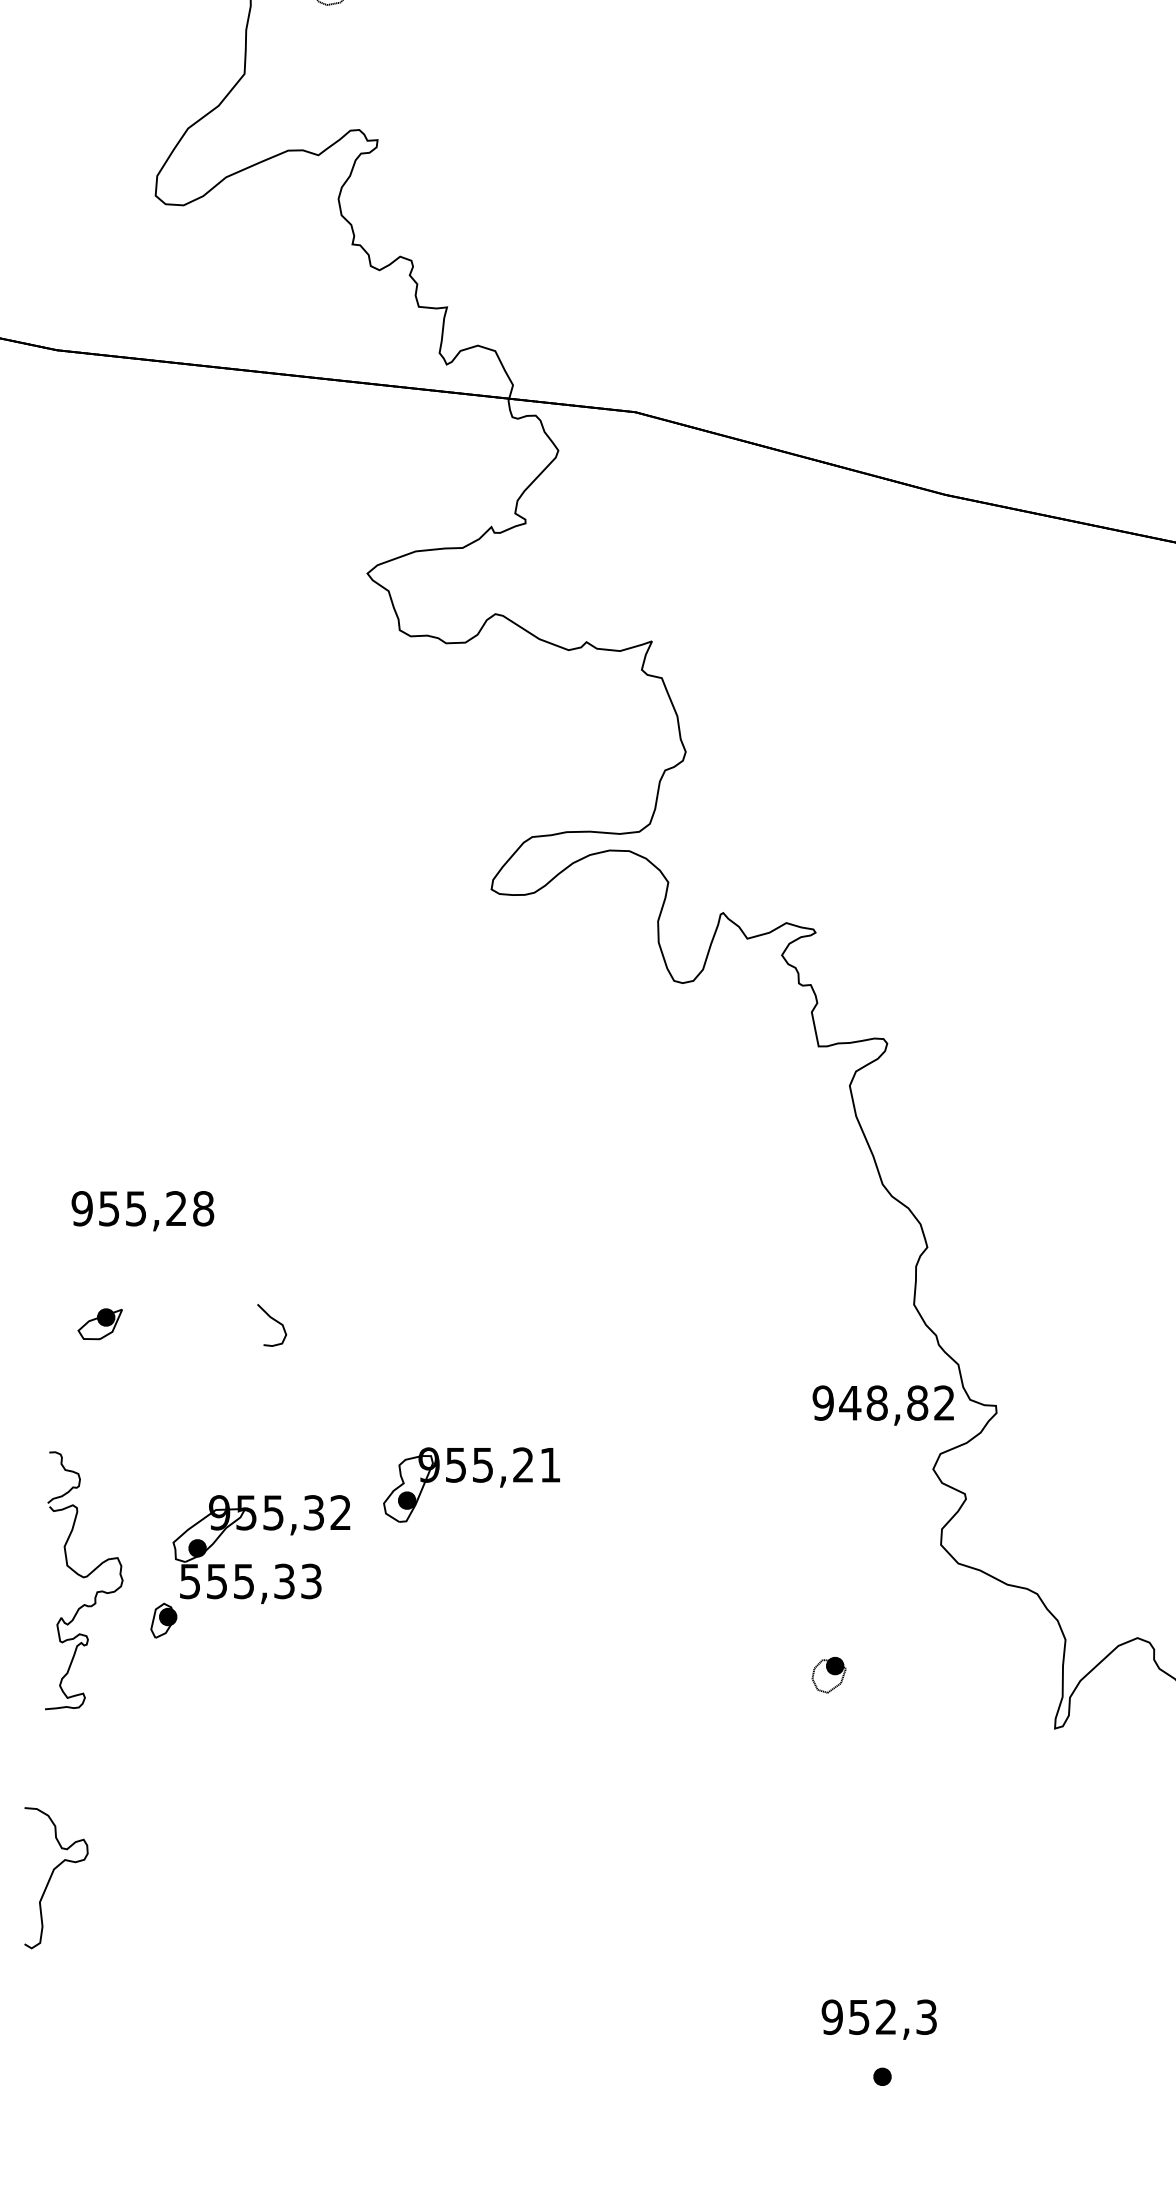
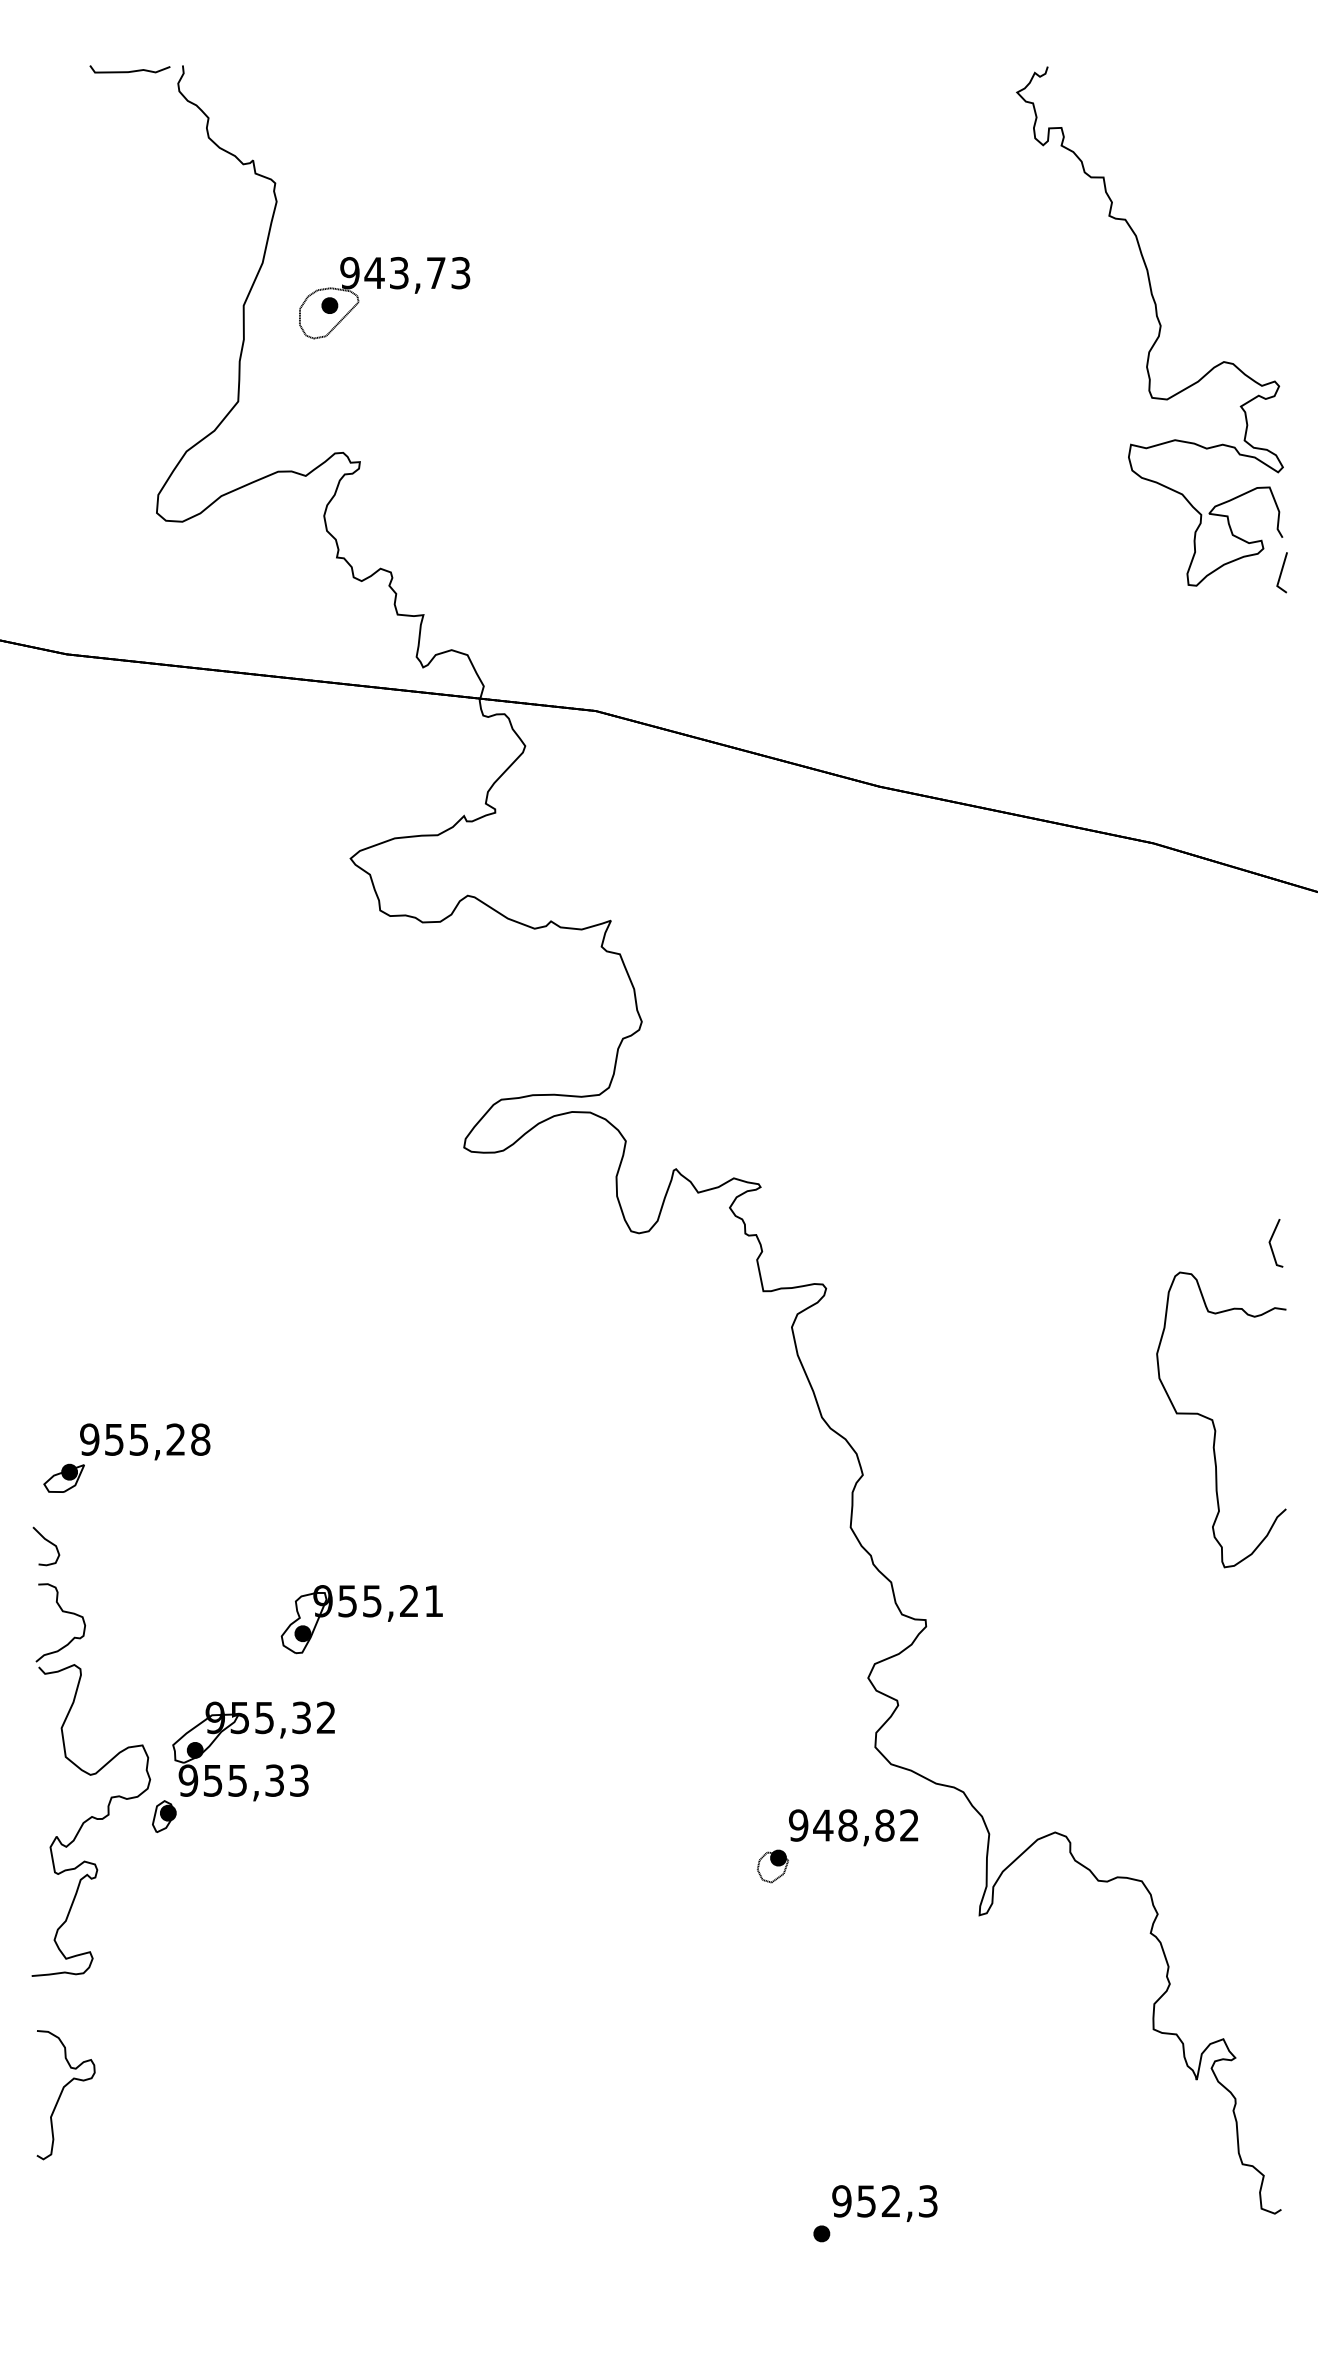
curve: (274, 1321) -> (48, 1542), moved
part: (99, 1323) -> (63, 1477), moved
text: (883, 1405) -> (853, 1827), moved
part: (471, 1485) -> (361, 1619), moved
part: (84, 1580) -> (91, 1779), size x1.67
text: (190, 1581) -> (188, 1780), 555,33 -> 955,33
curve: (52, 1876) -> (62, 2093), moved
text: (878, 2019) -> (884, 2203), moved

